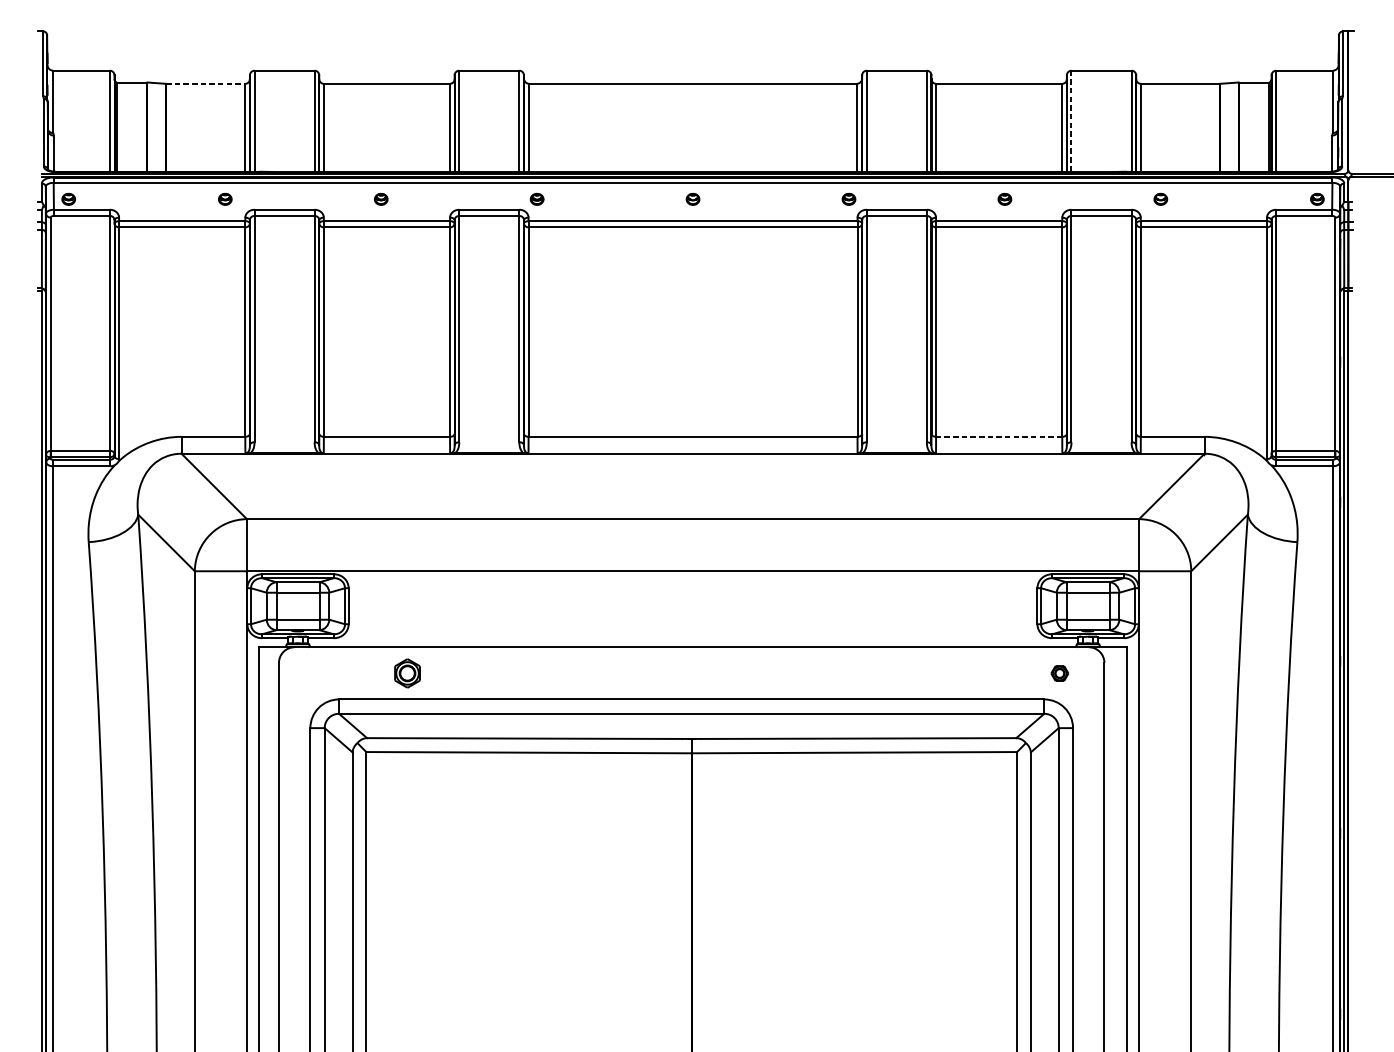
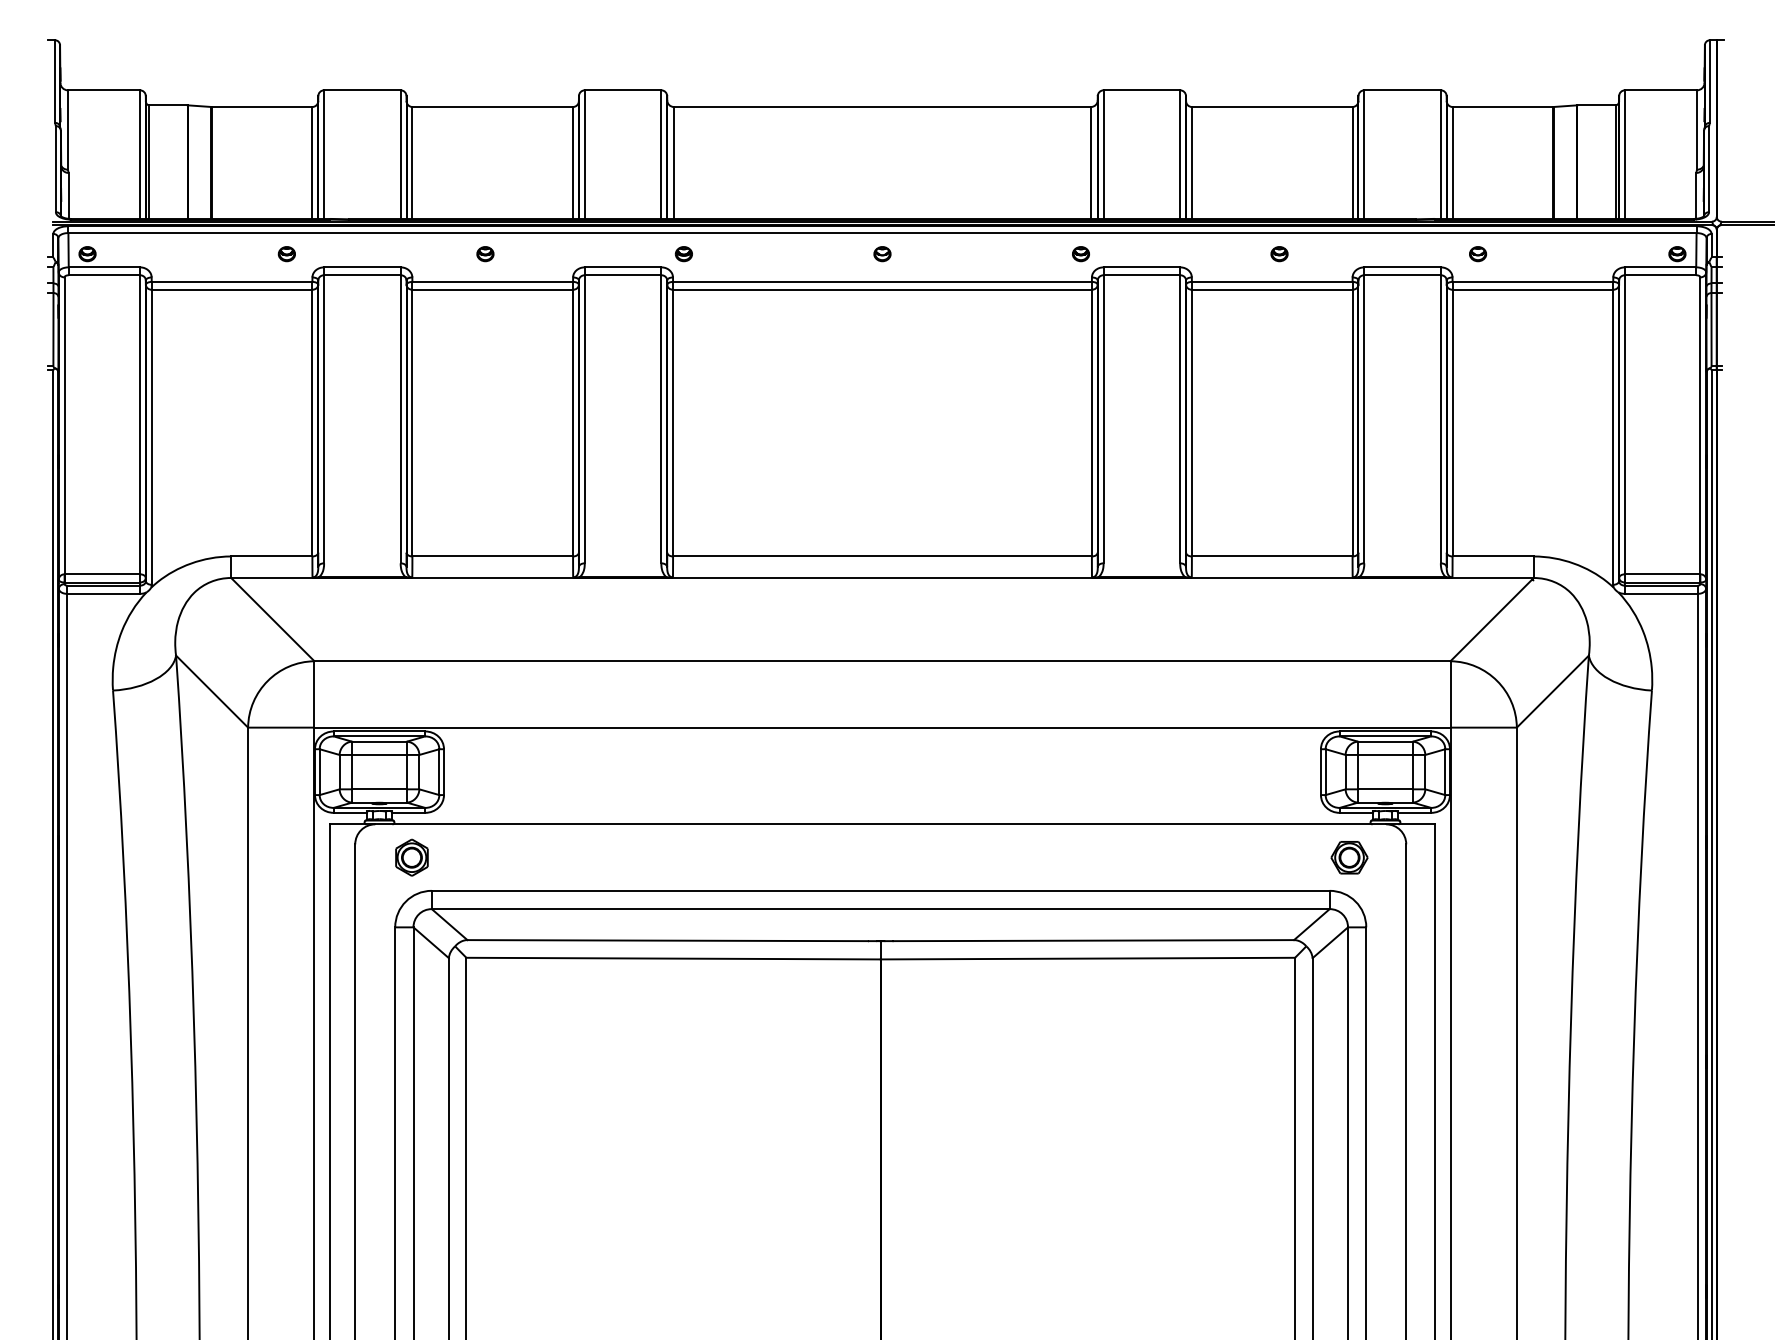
line: (206, 84) -> (262, 107), dashed -> solid
line: (1071, 121) -> (1364, 154), dashed -> solid
line: (998, 436) -> (1271, 556), dashed -> solid
part: (407, 673) -> (411, 857), moved
part: (1059, 673) -> (1349, 857), size x1.67

